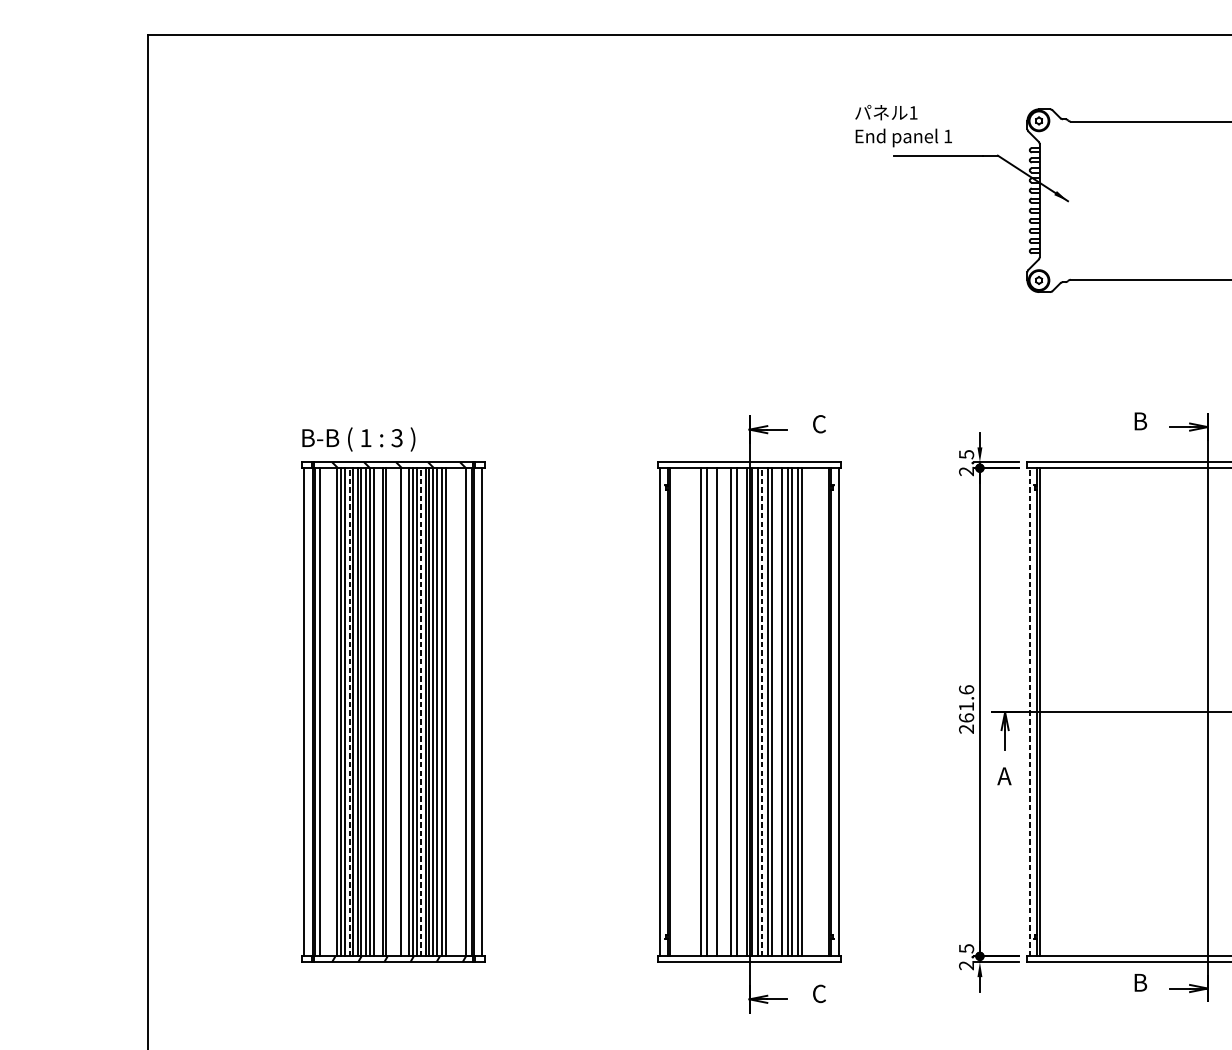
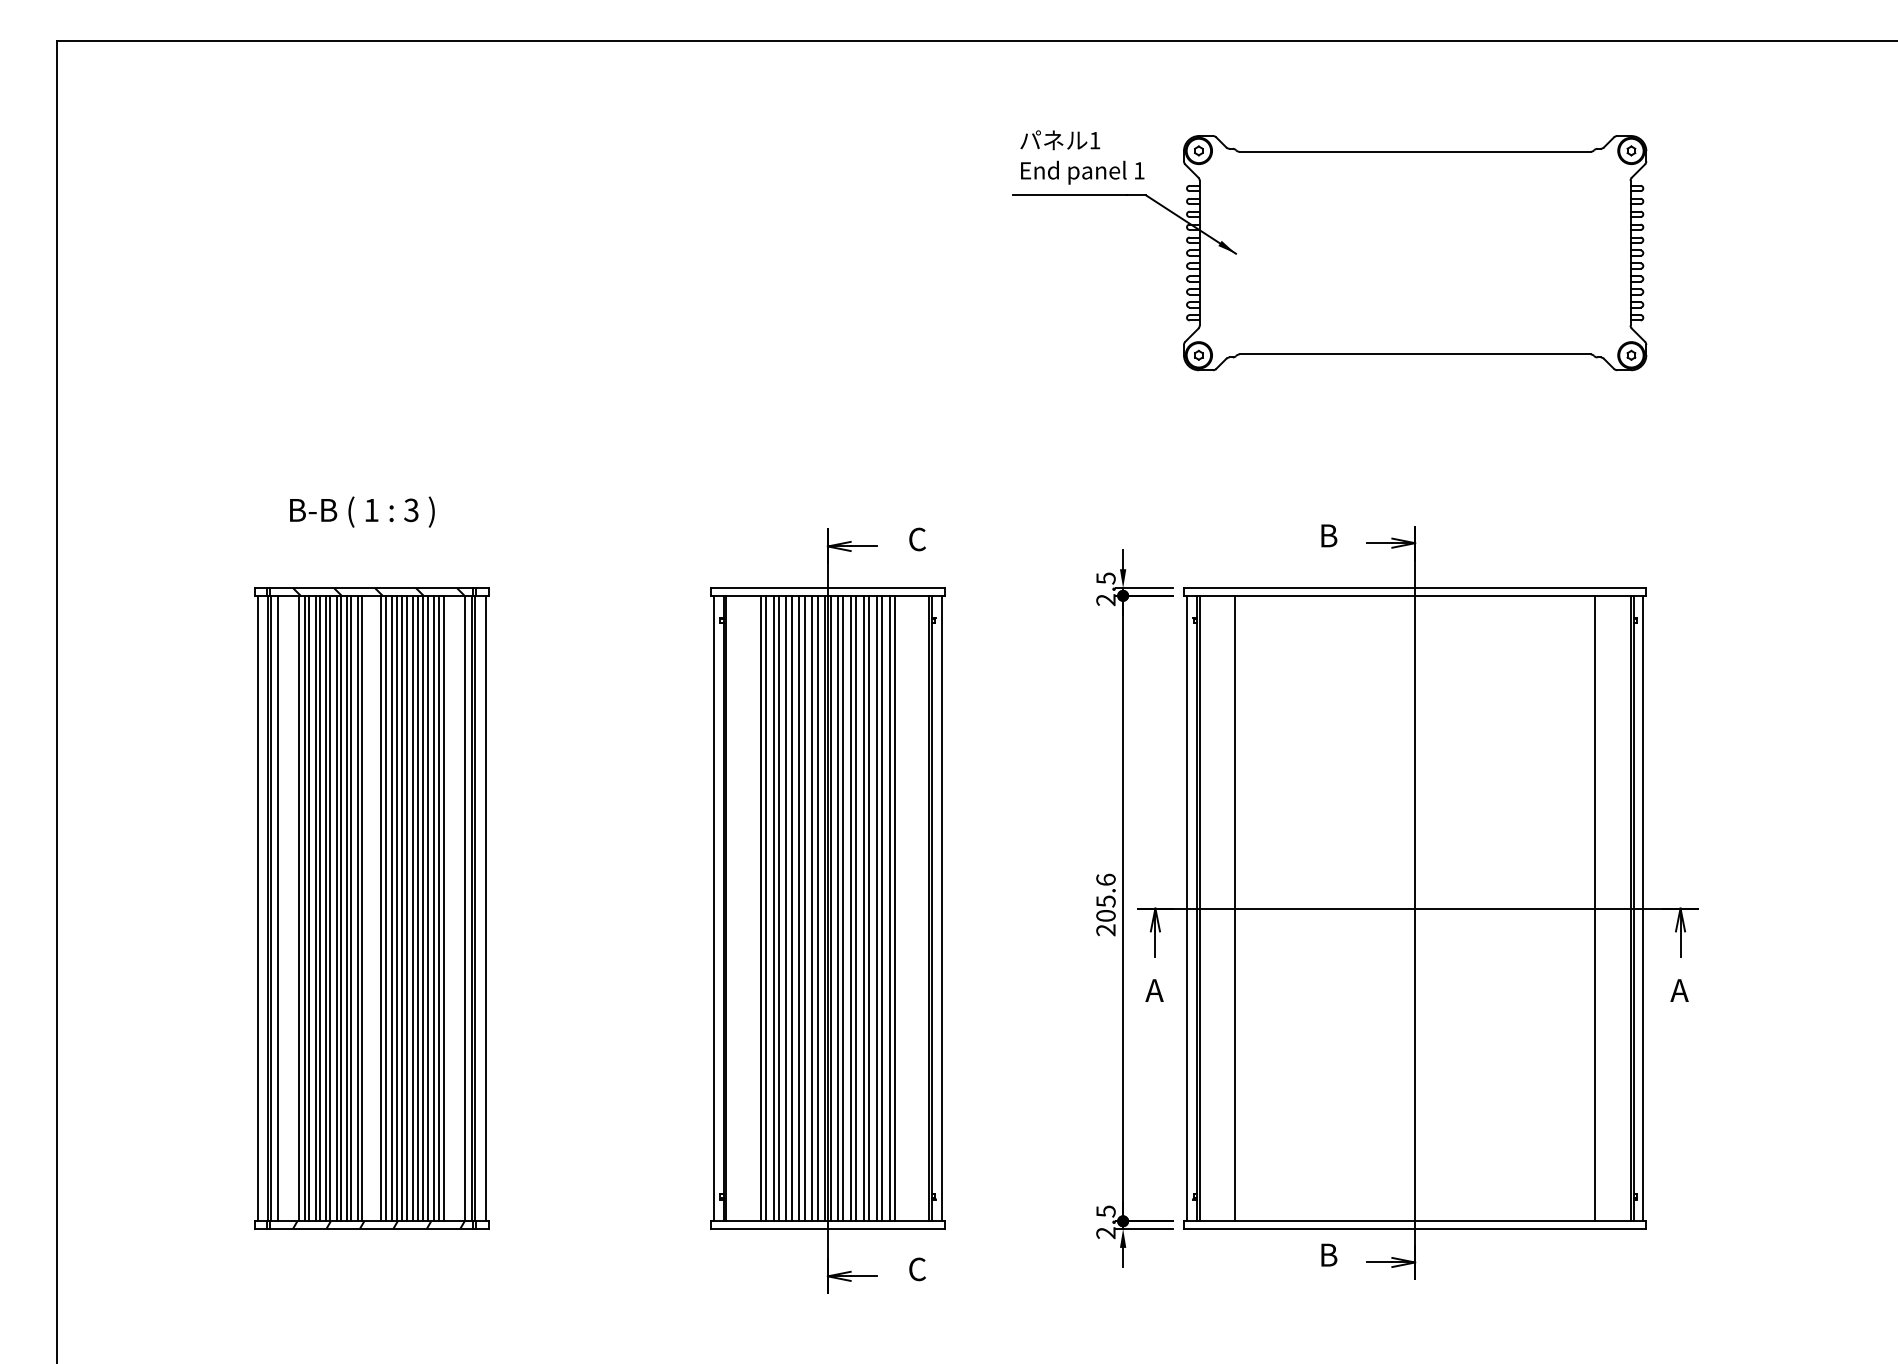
text: (903, 126) -> (1082, 157), moved
text: (358, 439) -> (362, 511), moved
line: (349, 712) -> (315, 908), dashed -> solid
line: (377, 712) -> (351, 908), added
line: (404, 712) -> (385, 908), added
line: (420, 712) -> (406, 908), dashed -> solid
line: (449, 712) -> (443, 908), added
line: (696, 712) -> (760, 908), added
line: (710, 712) -> (778, 908), added
line: (721, 712) -> (791, 908), added
line: (727, 712) -> (799, 908), added
line: (741, 712) -> (817, 908), added
line: (761, 712) -> (843, 908), dashed -> solid
line: (778, 712) -> (864, 908), added
text: (966, 712) -> (1105, 908), 261.6 -> 205.6
line: (1030, 712) -> (1187, 908), dashed -> solid
line: (1066, 712) -> (1234, 908), added

